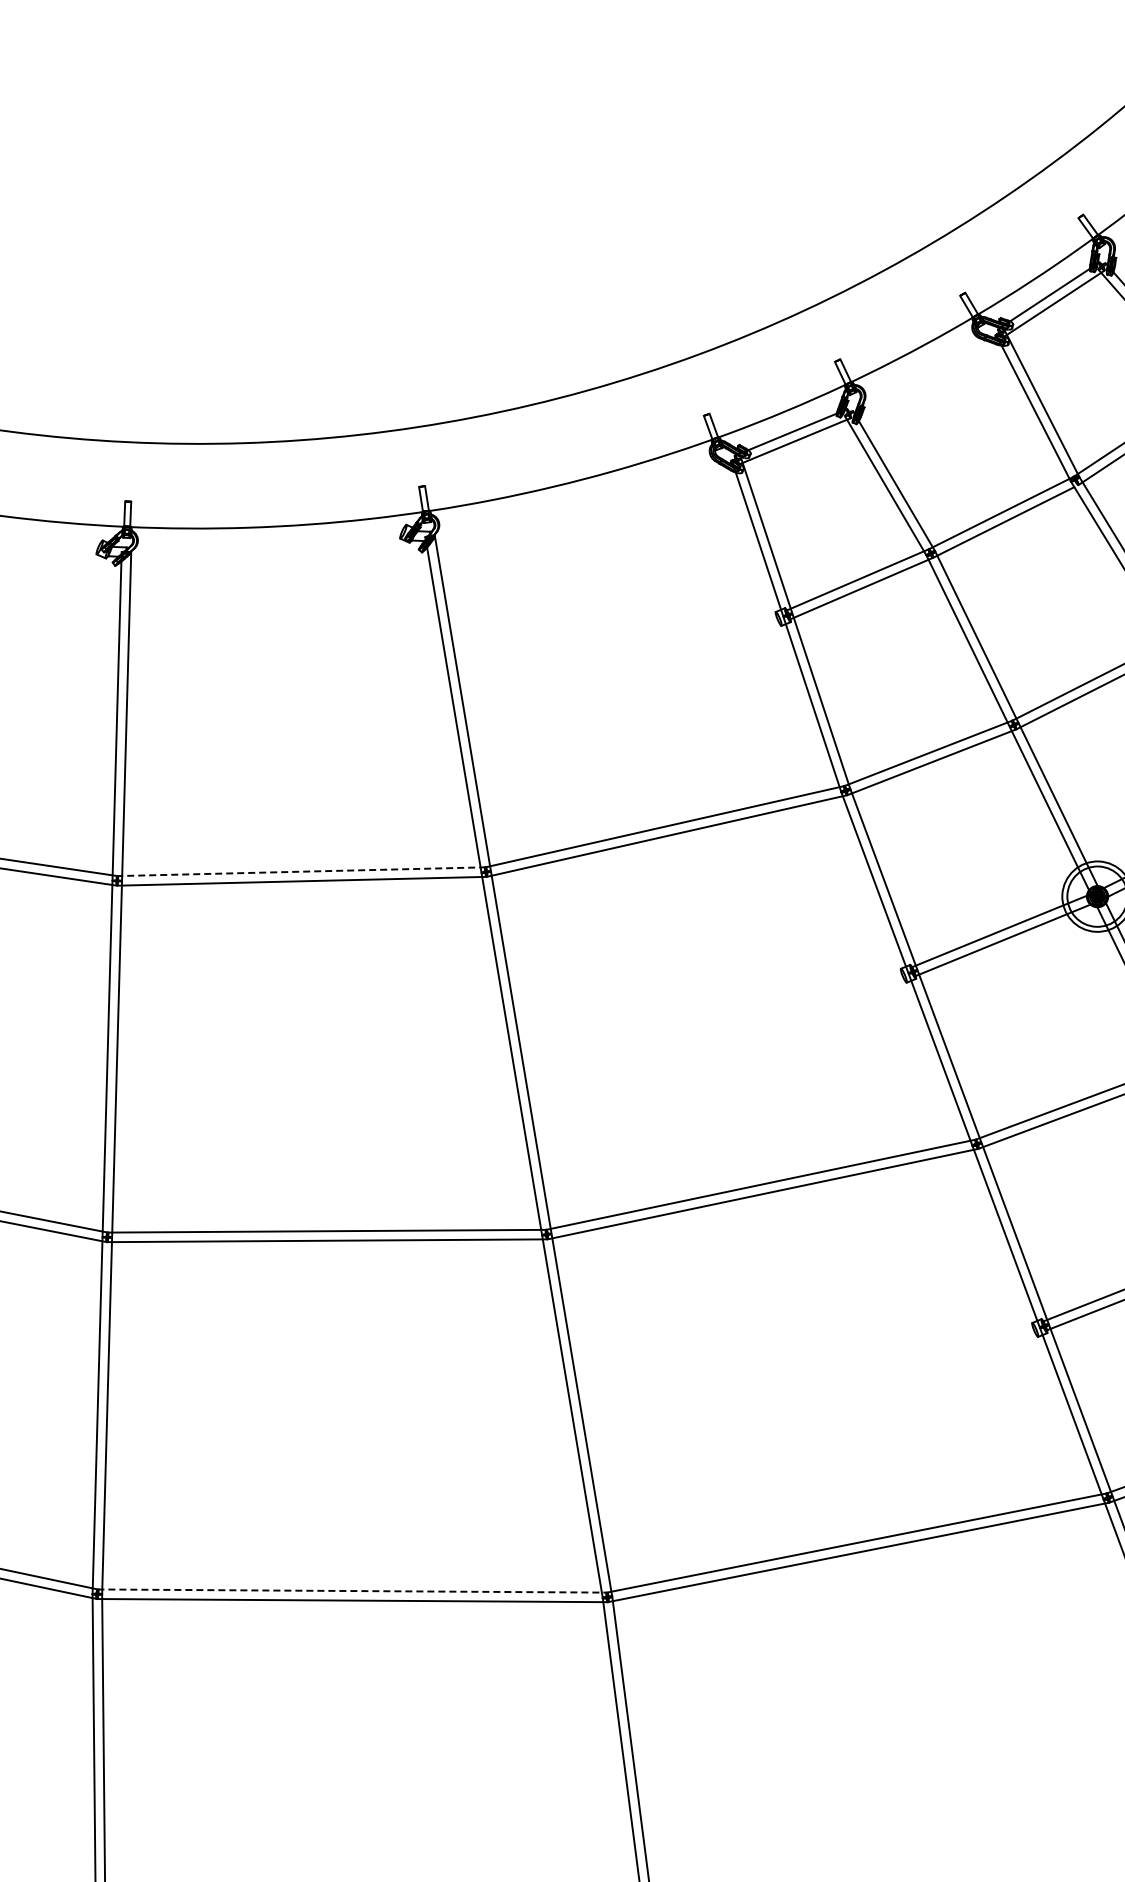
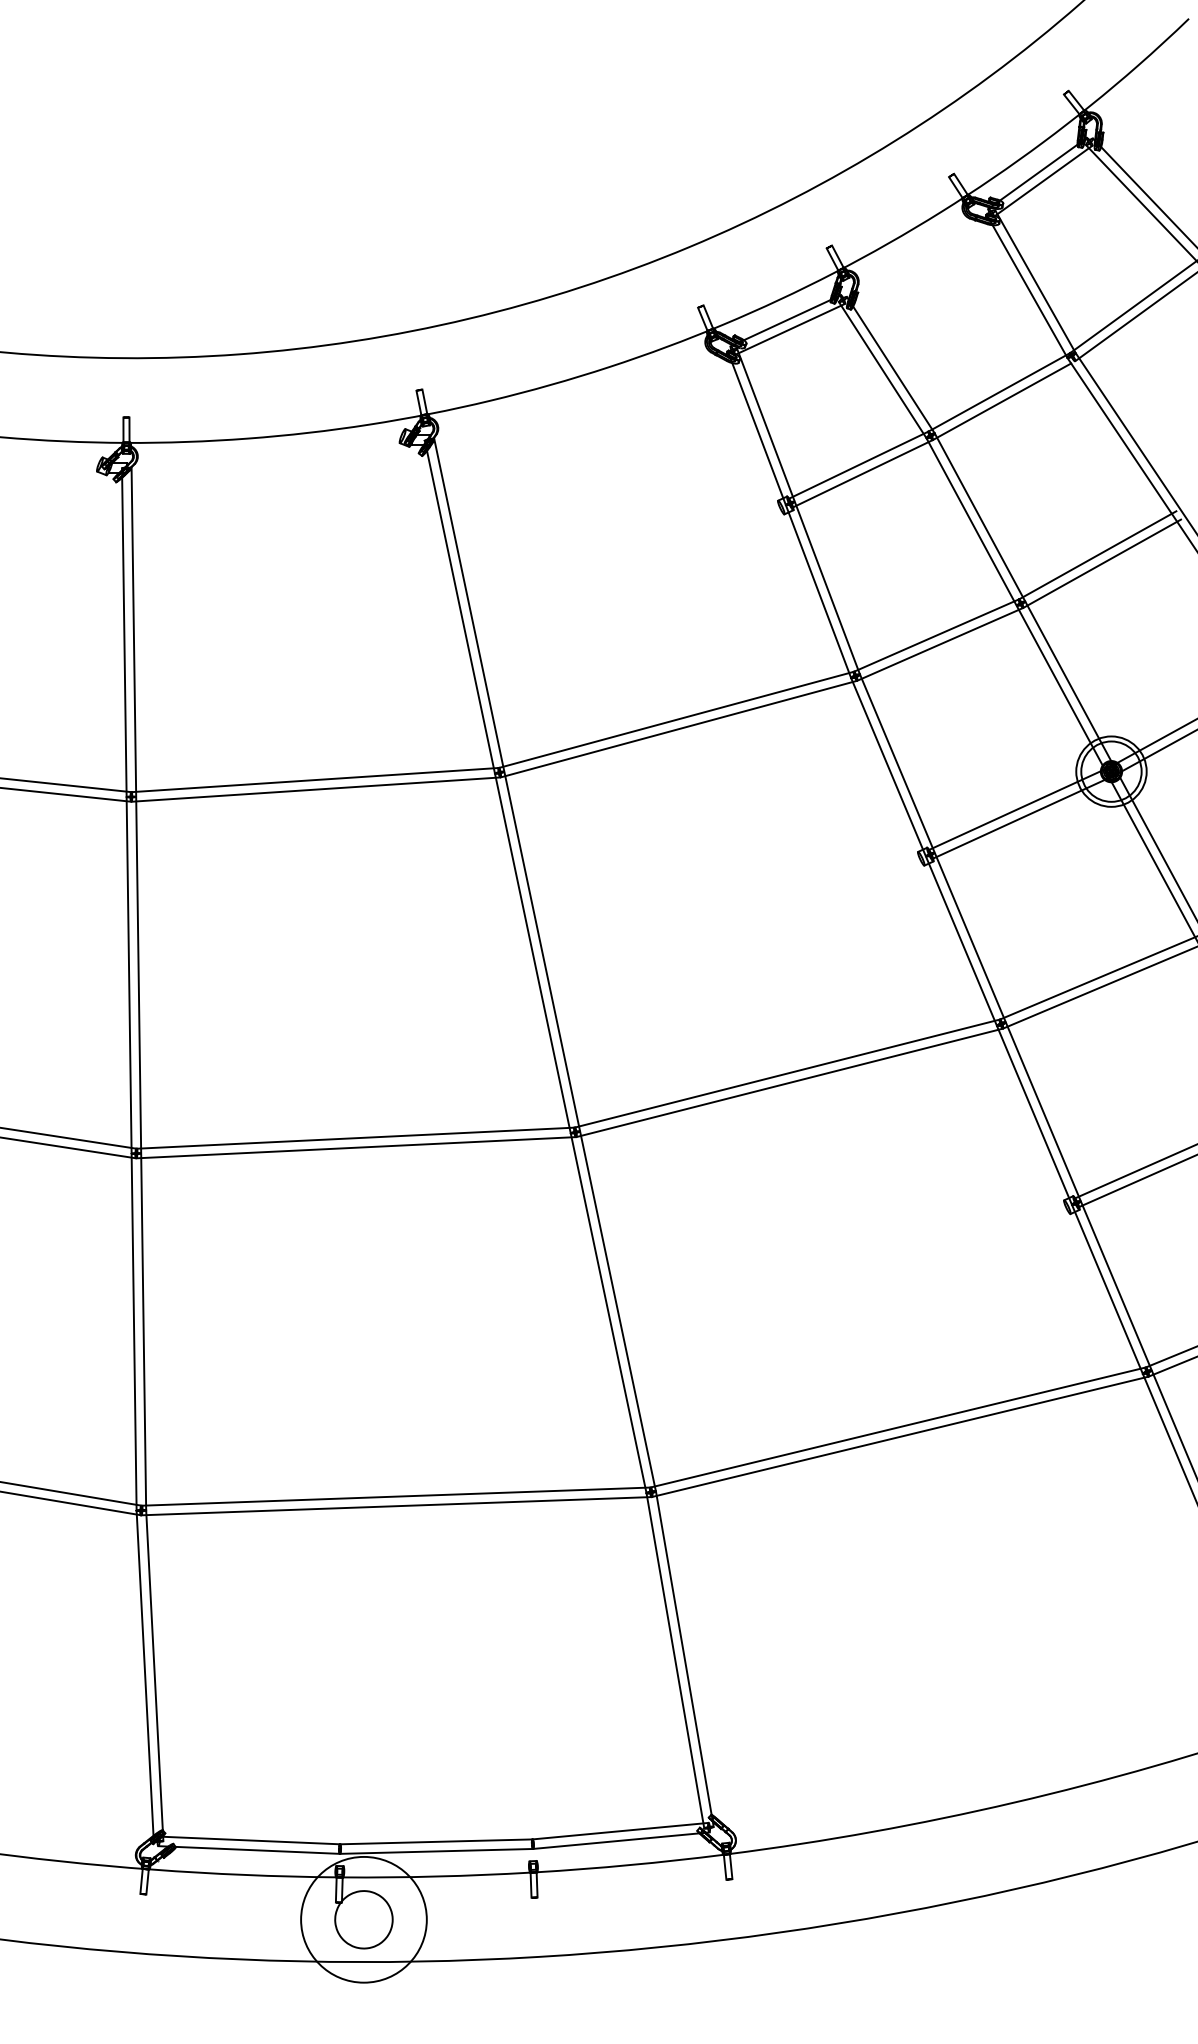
line: (301, 872) -> (315, 780), dashed -> solid
line: (352, 1590) -> (396, 1496), dashed -> solid

